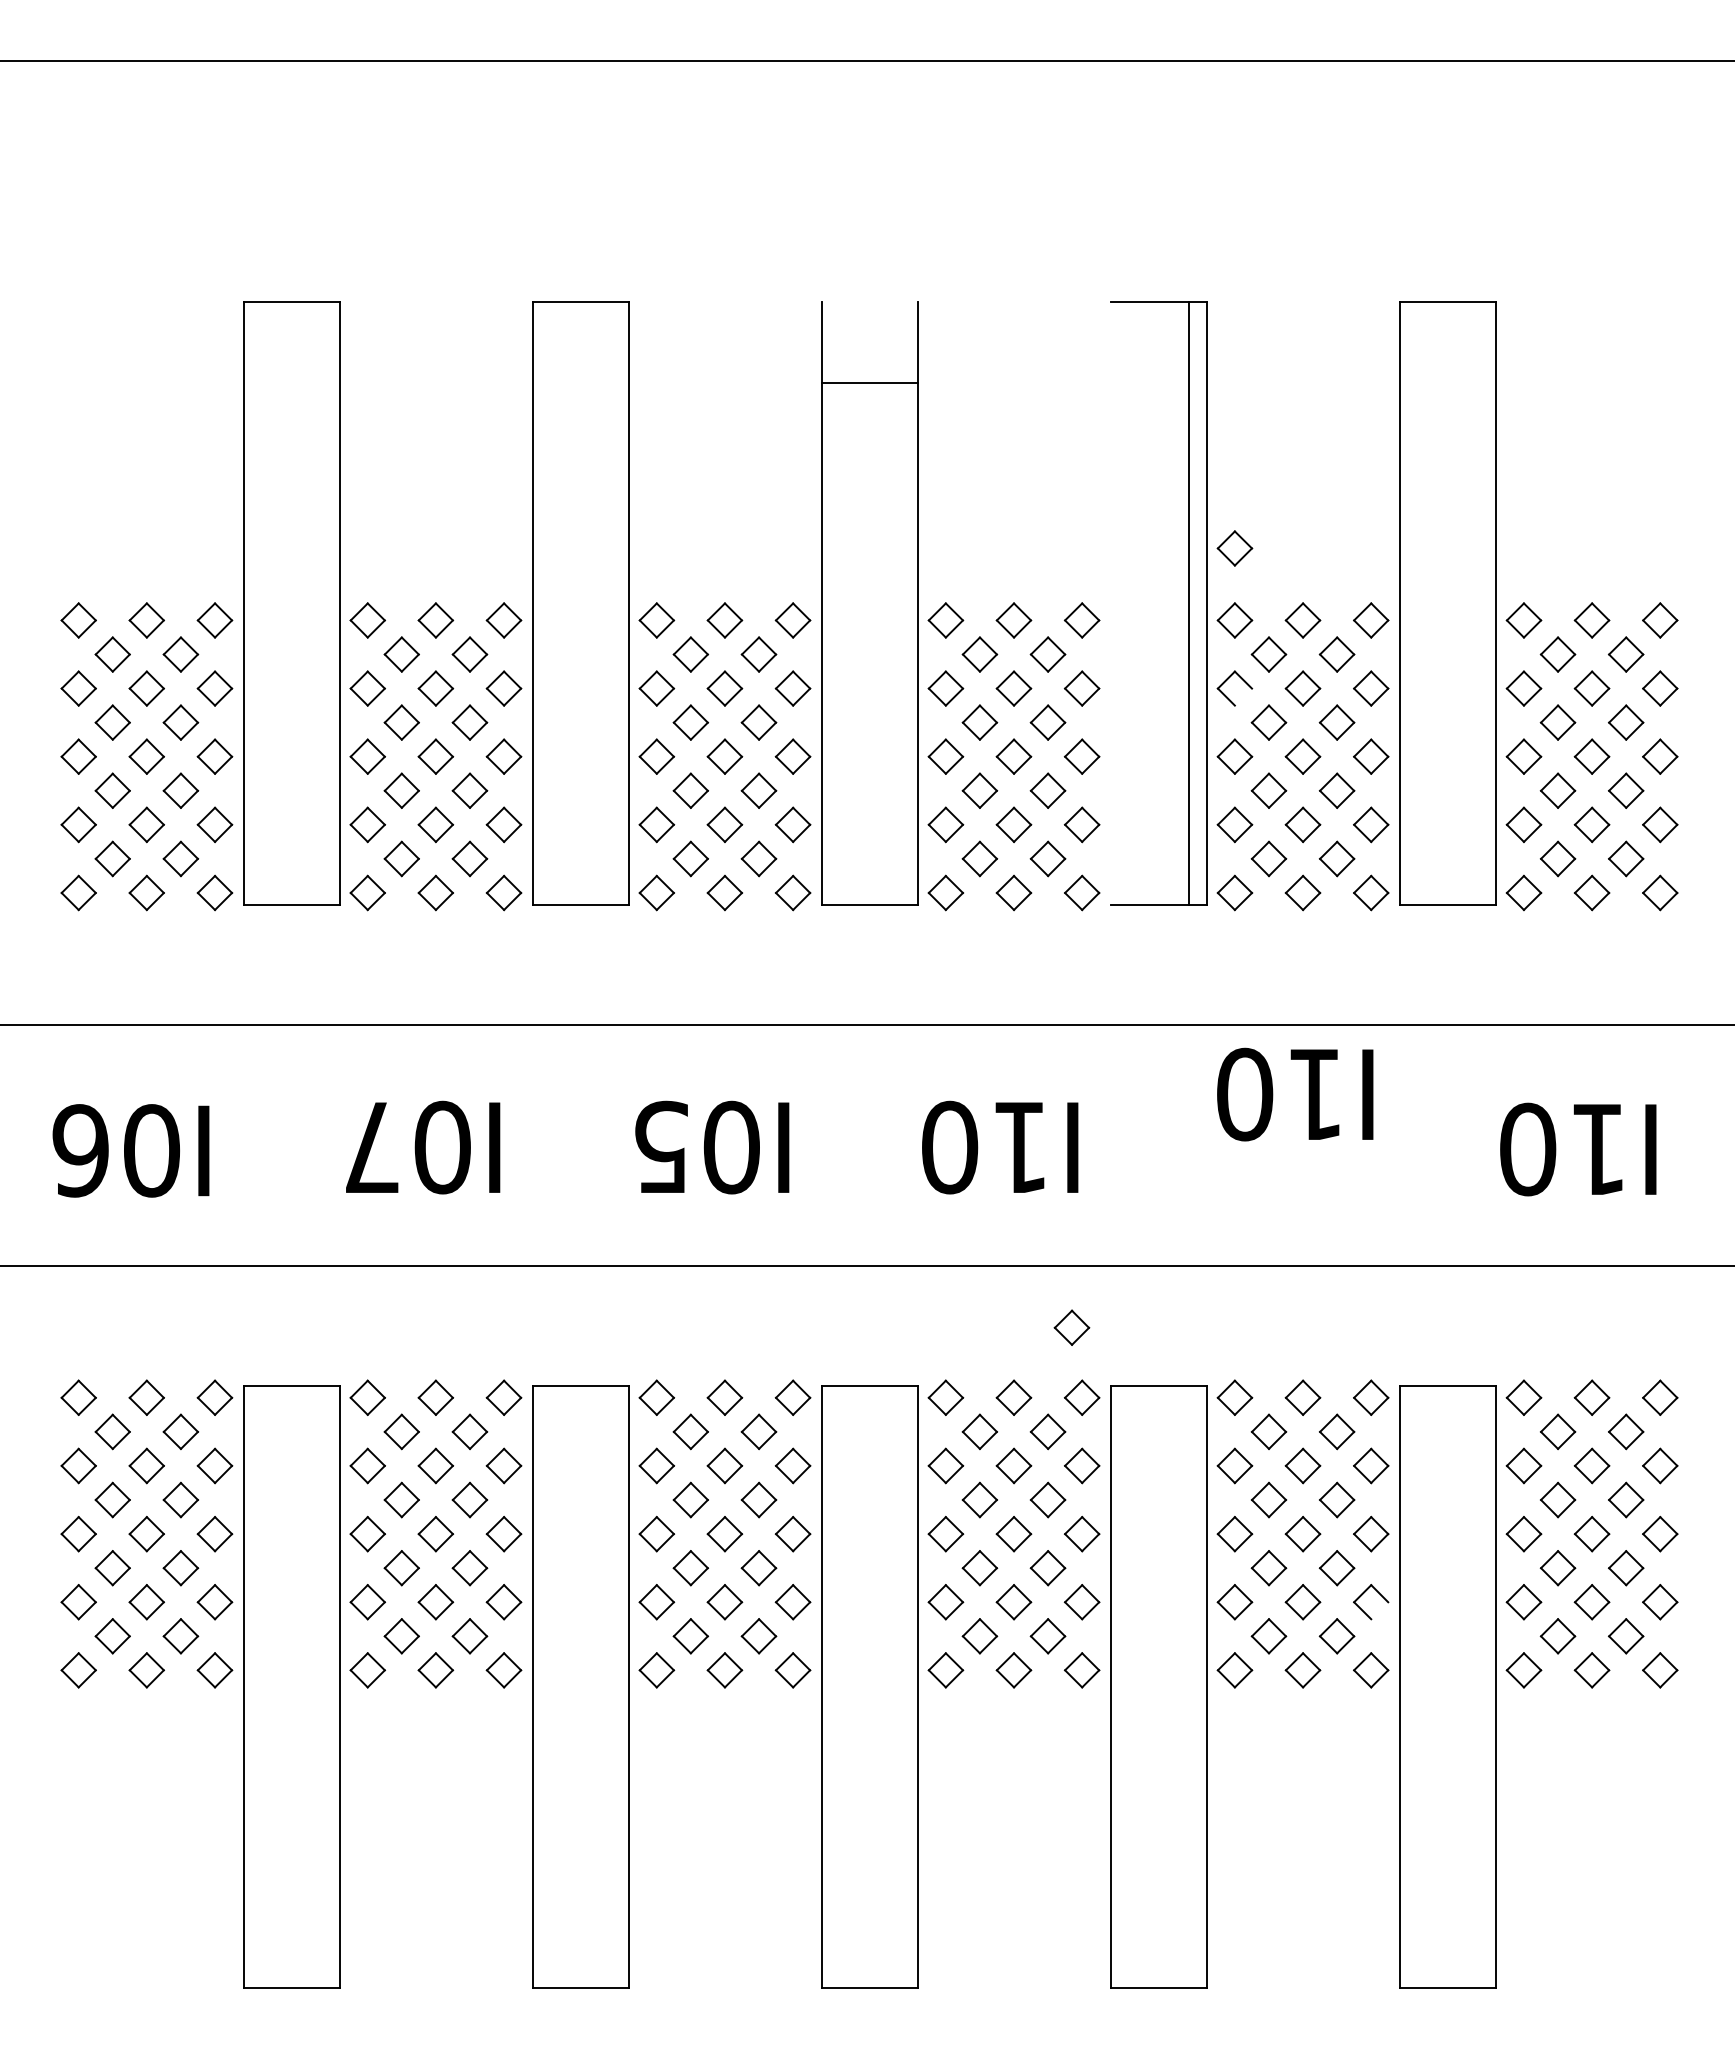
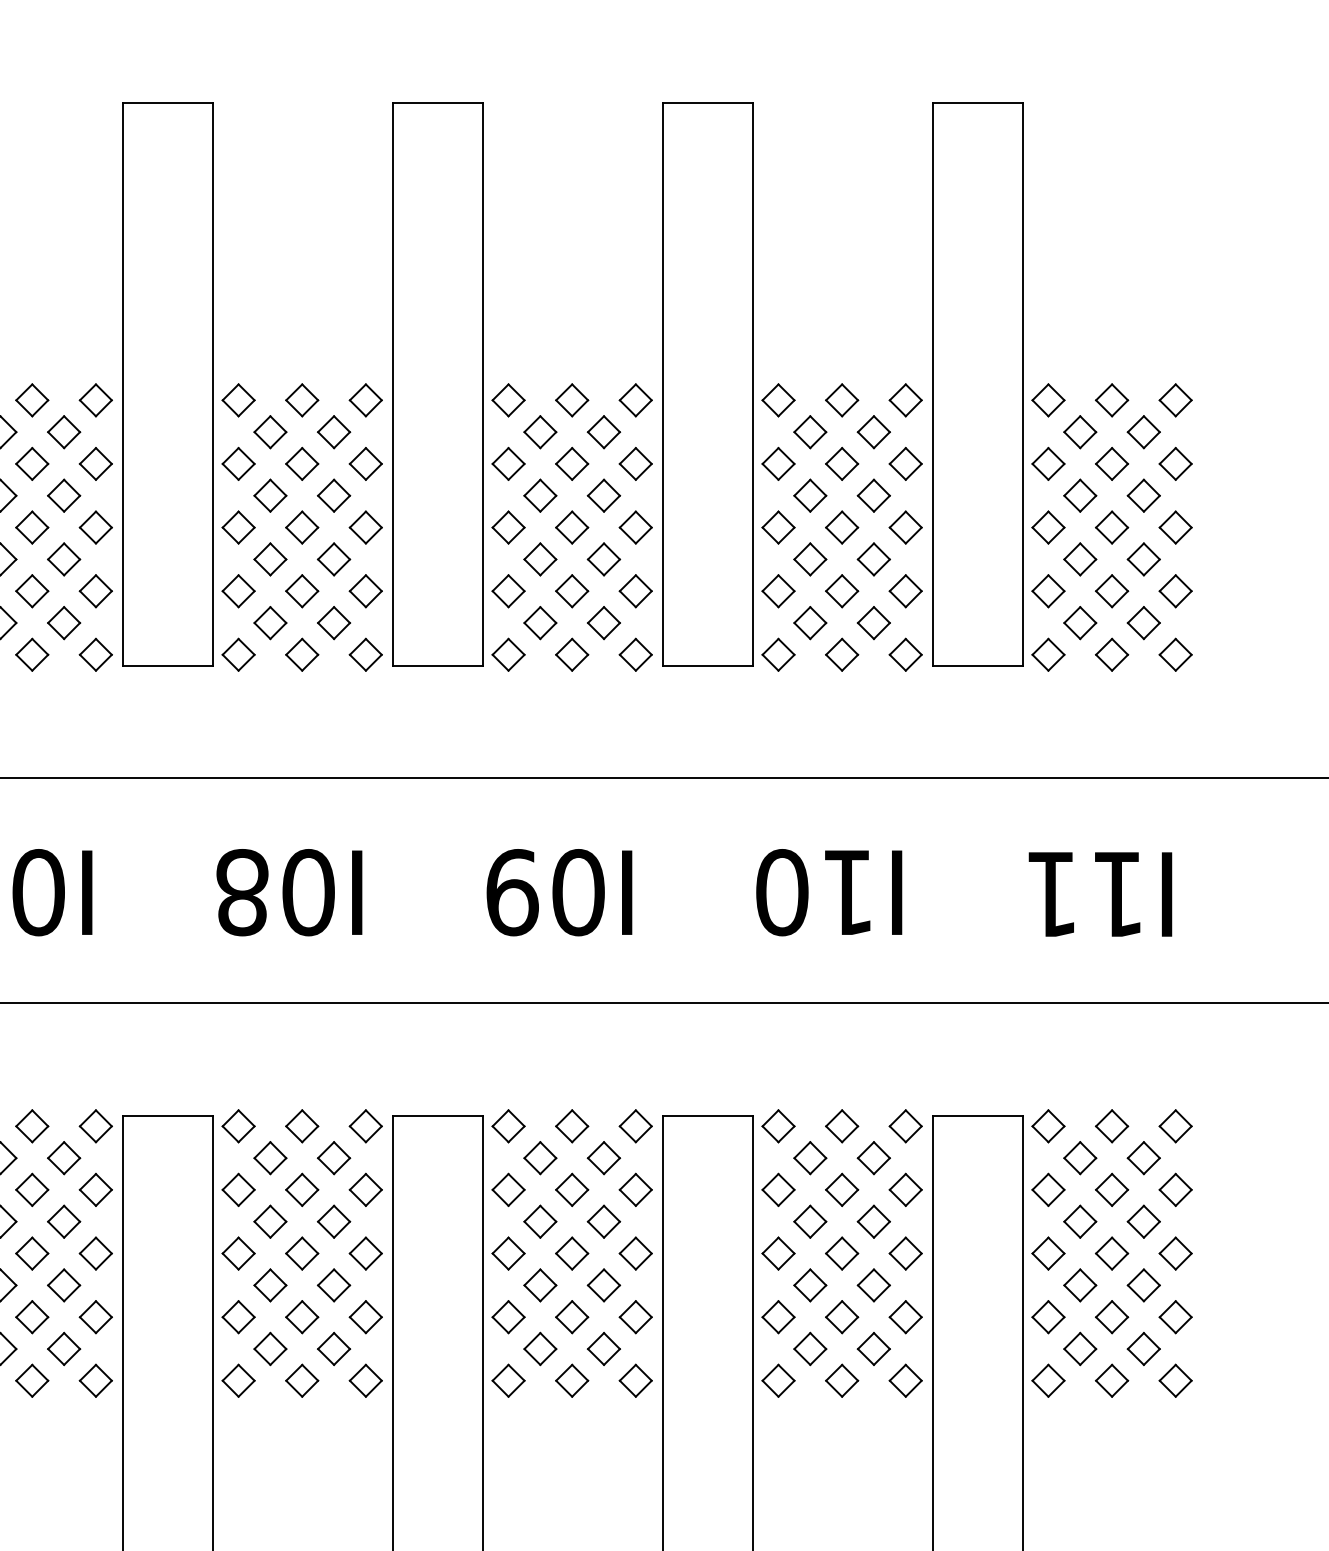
line: (869, 383) -> (437, 103), moved
part: (1234, 548) -> (778, 333), removed
line: (1188, 603) -> (662, 384), moved
line: (1243, 696) -> (786, 471), added
text: (1295, 1094) -> (829, 892), moved
text: (660, 1147) -> (242, 892), I05 -> I08
text: (985, 1147) -> (545, 892), I10 -> I09
text: (1528, 1149) -> (1052, 894), I10 -> I11
part: (1071, 1327) -> (625, 1060), removed
line: (1379, 1610) -> (913, 1324), added

